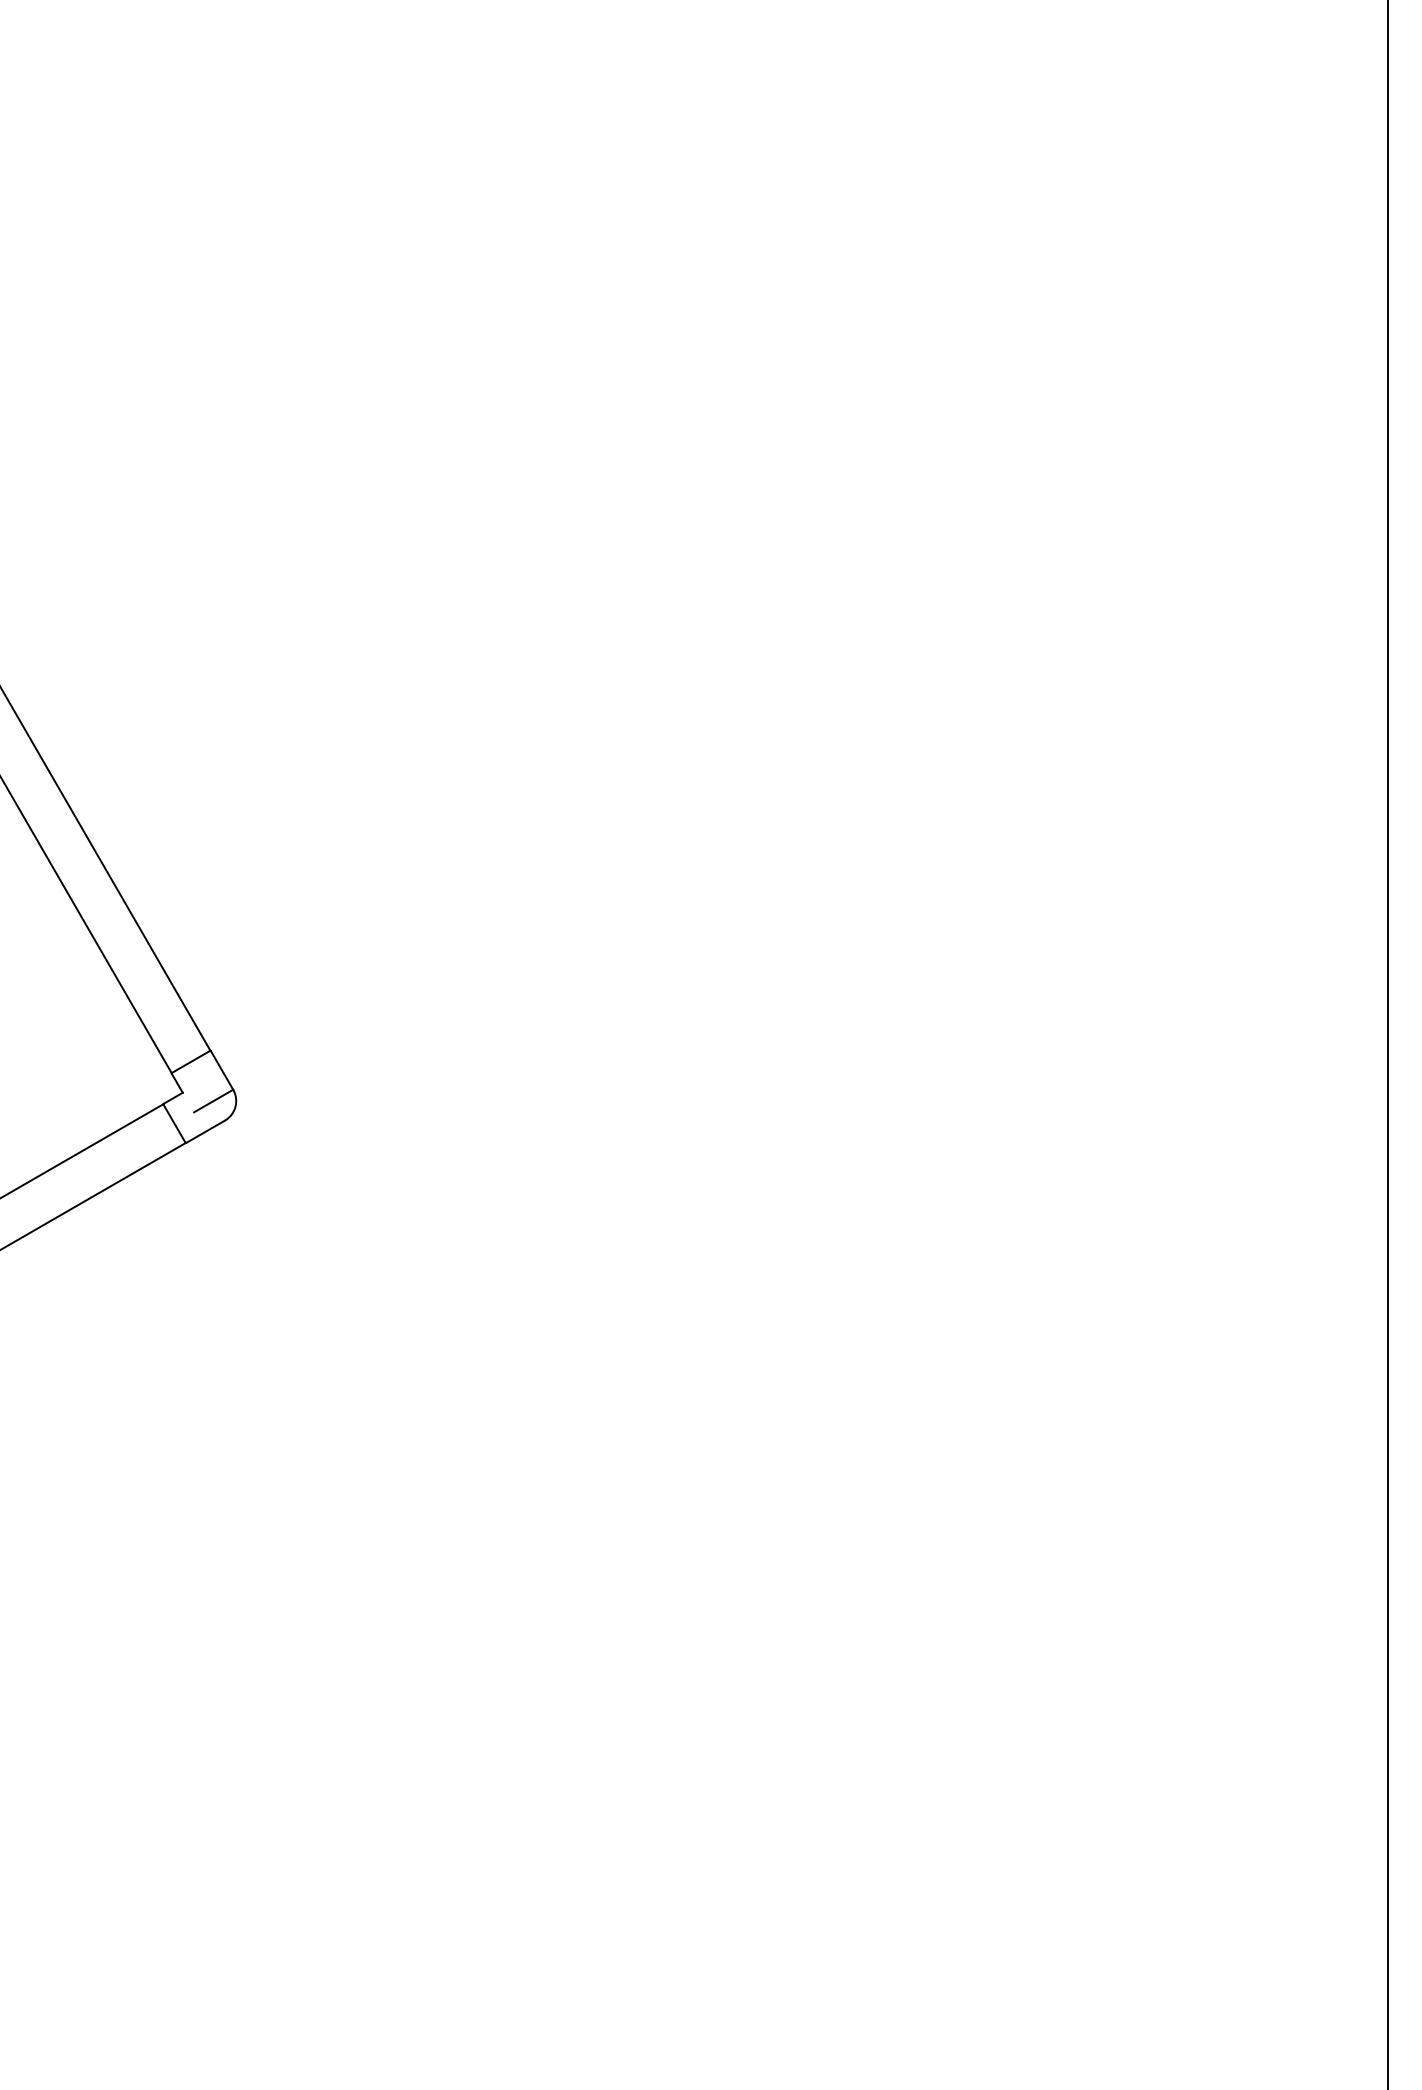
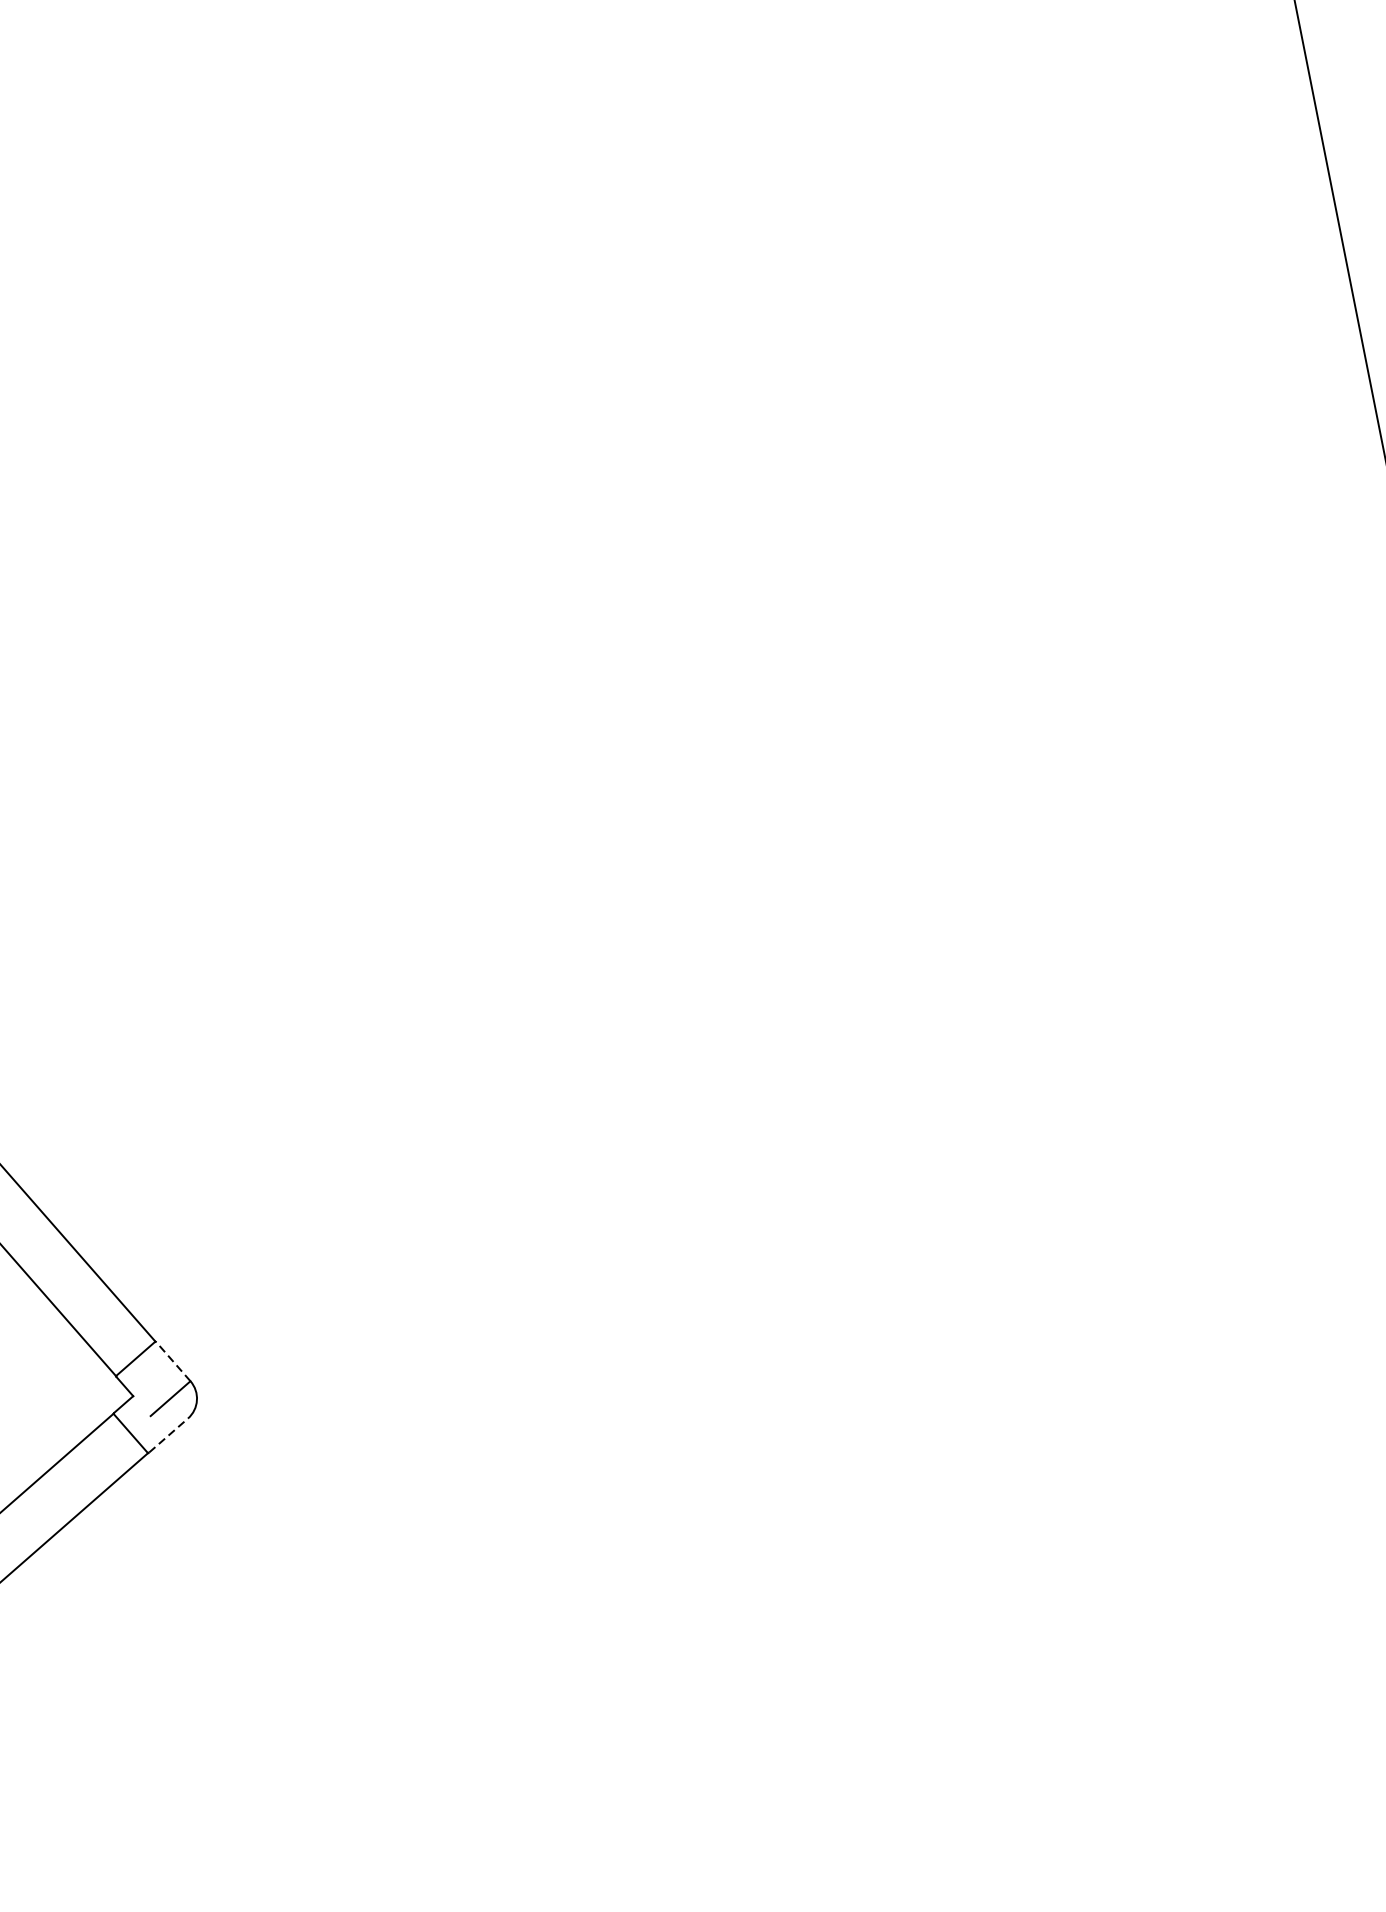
line: (221, 1070) -> (172, 1361), solid -> dashed
line: (206, 1131) -> (169, 1435), solid -> dashed

